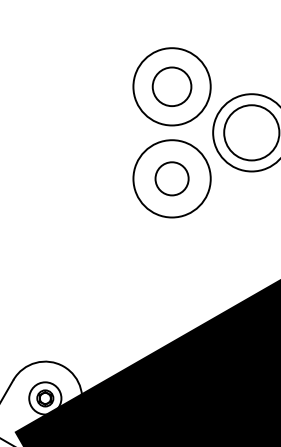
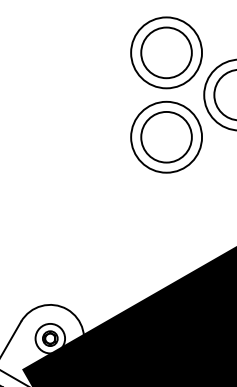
circle: (171, 86) -> (166, 52), size x1.43
circle: (171, 178) -> (166, 136), size x1.67

